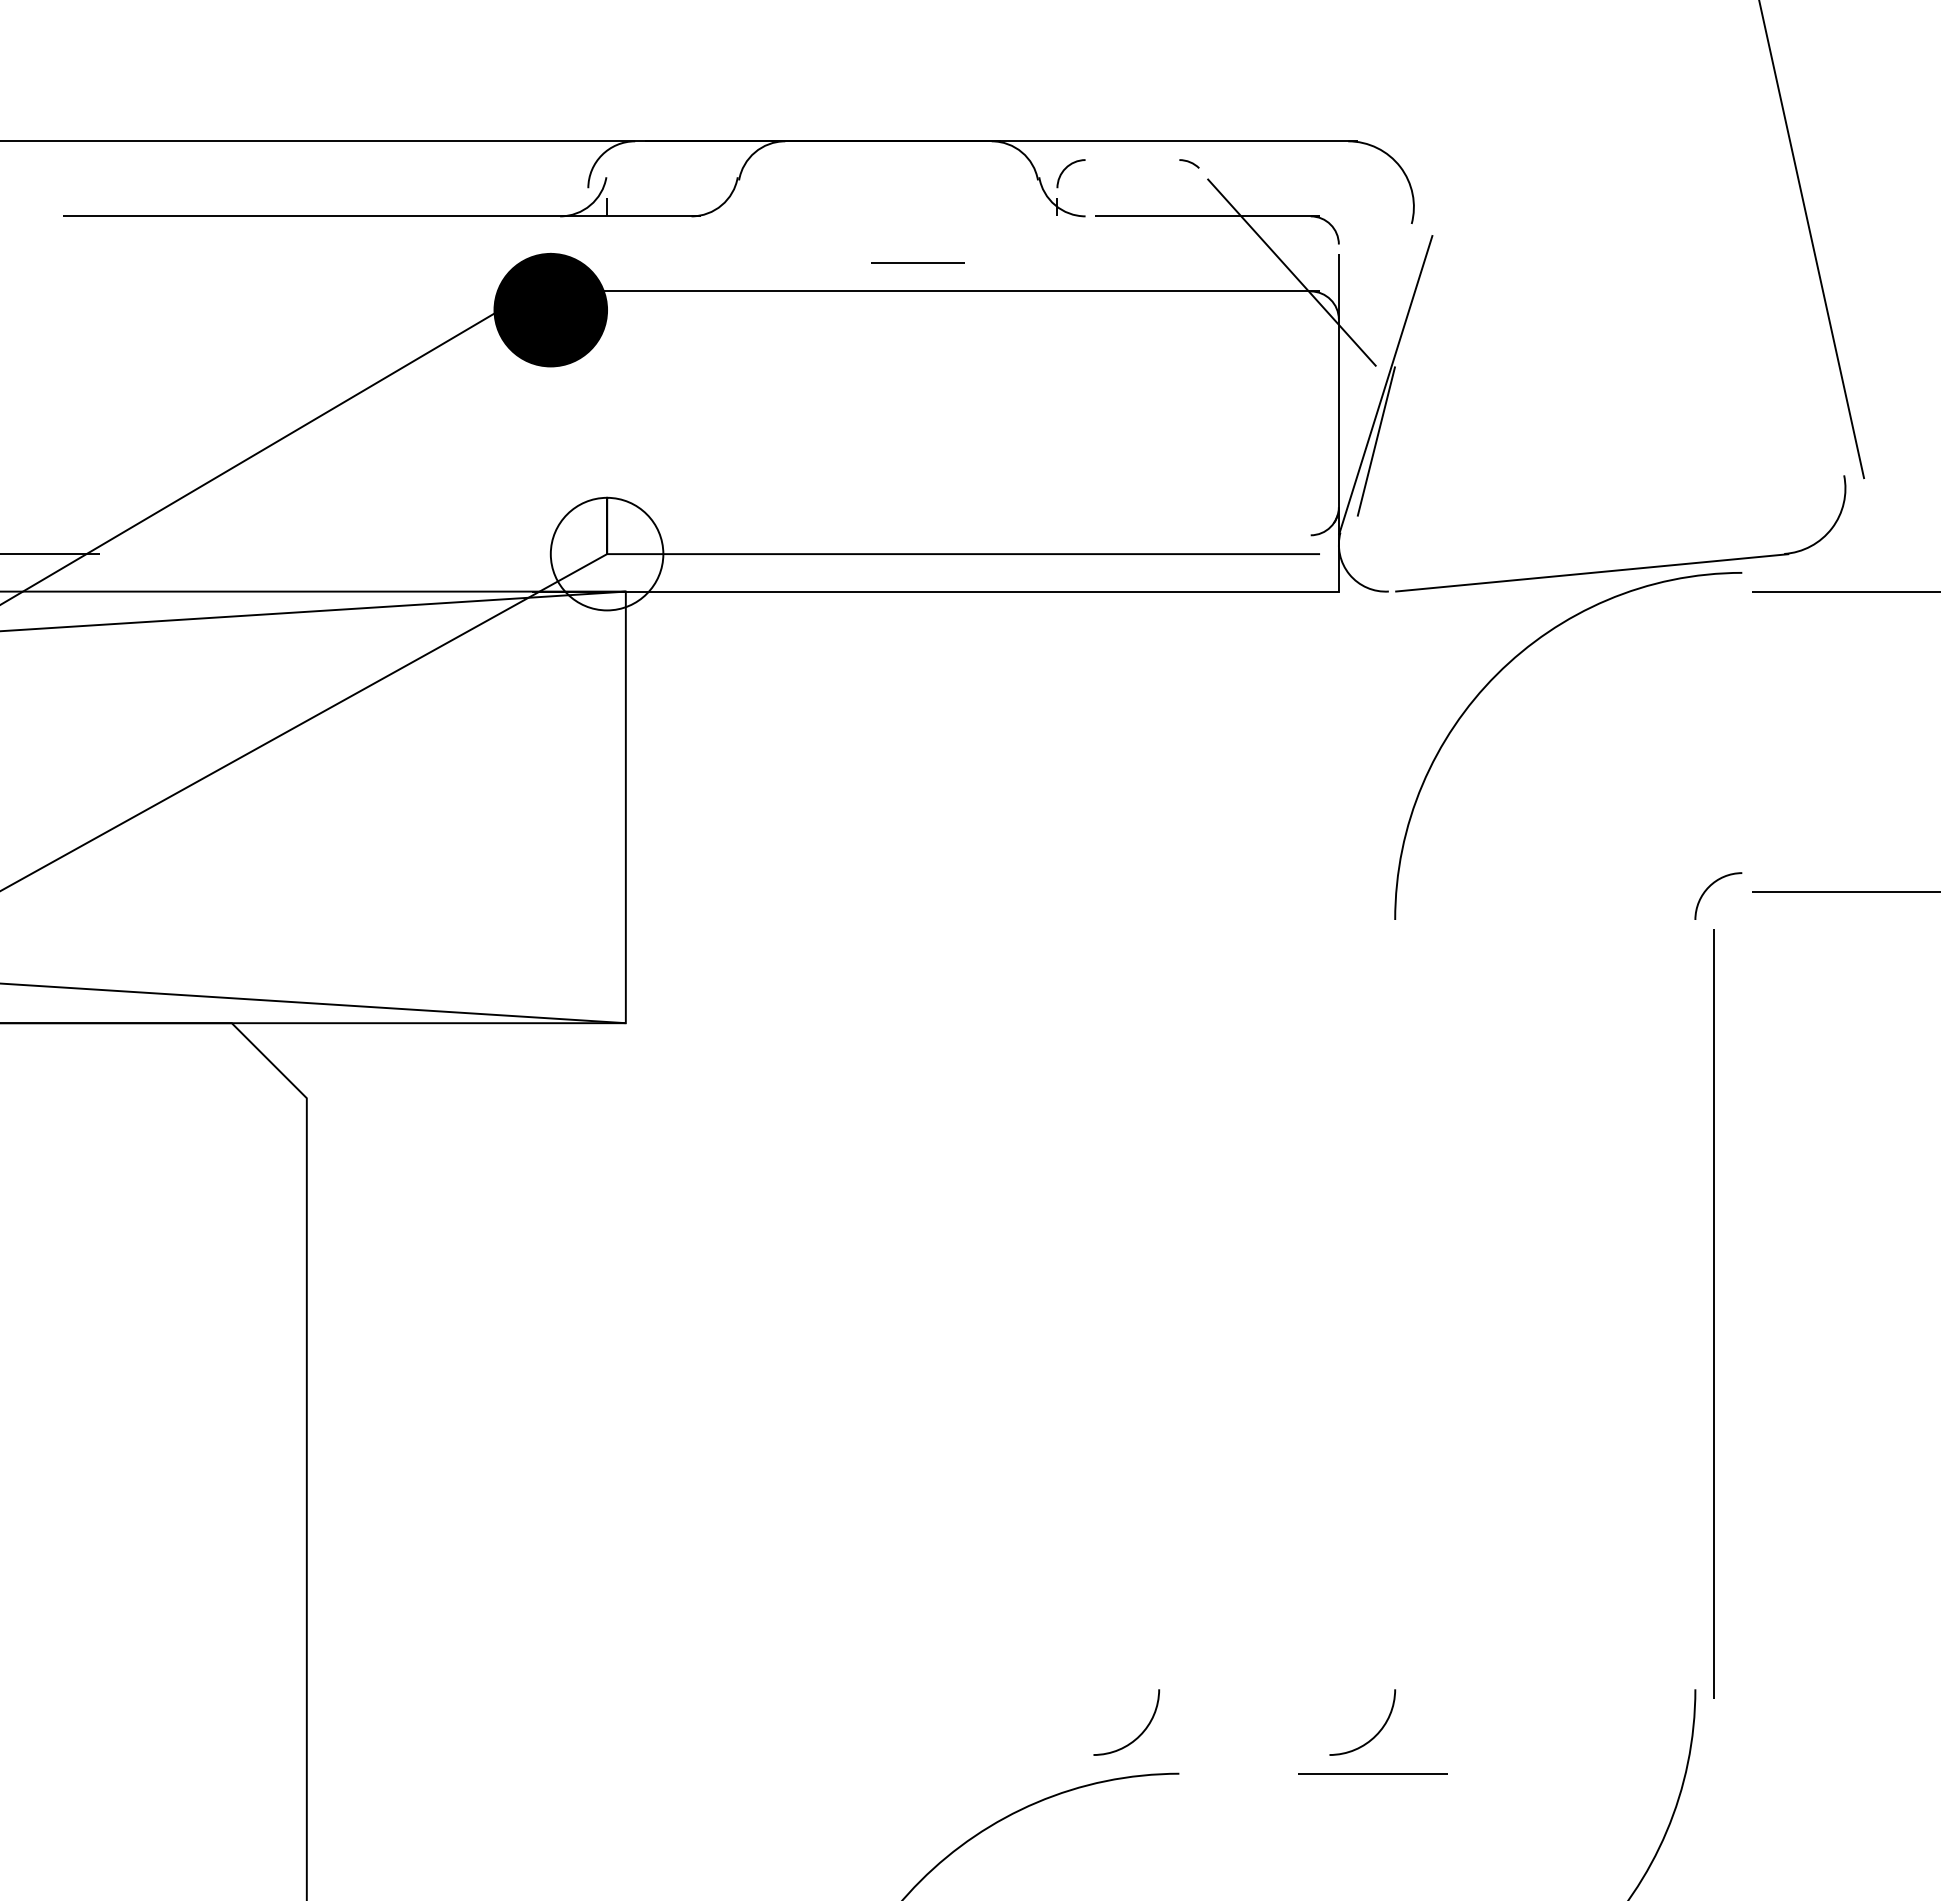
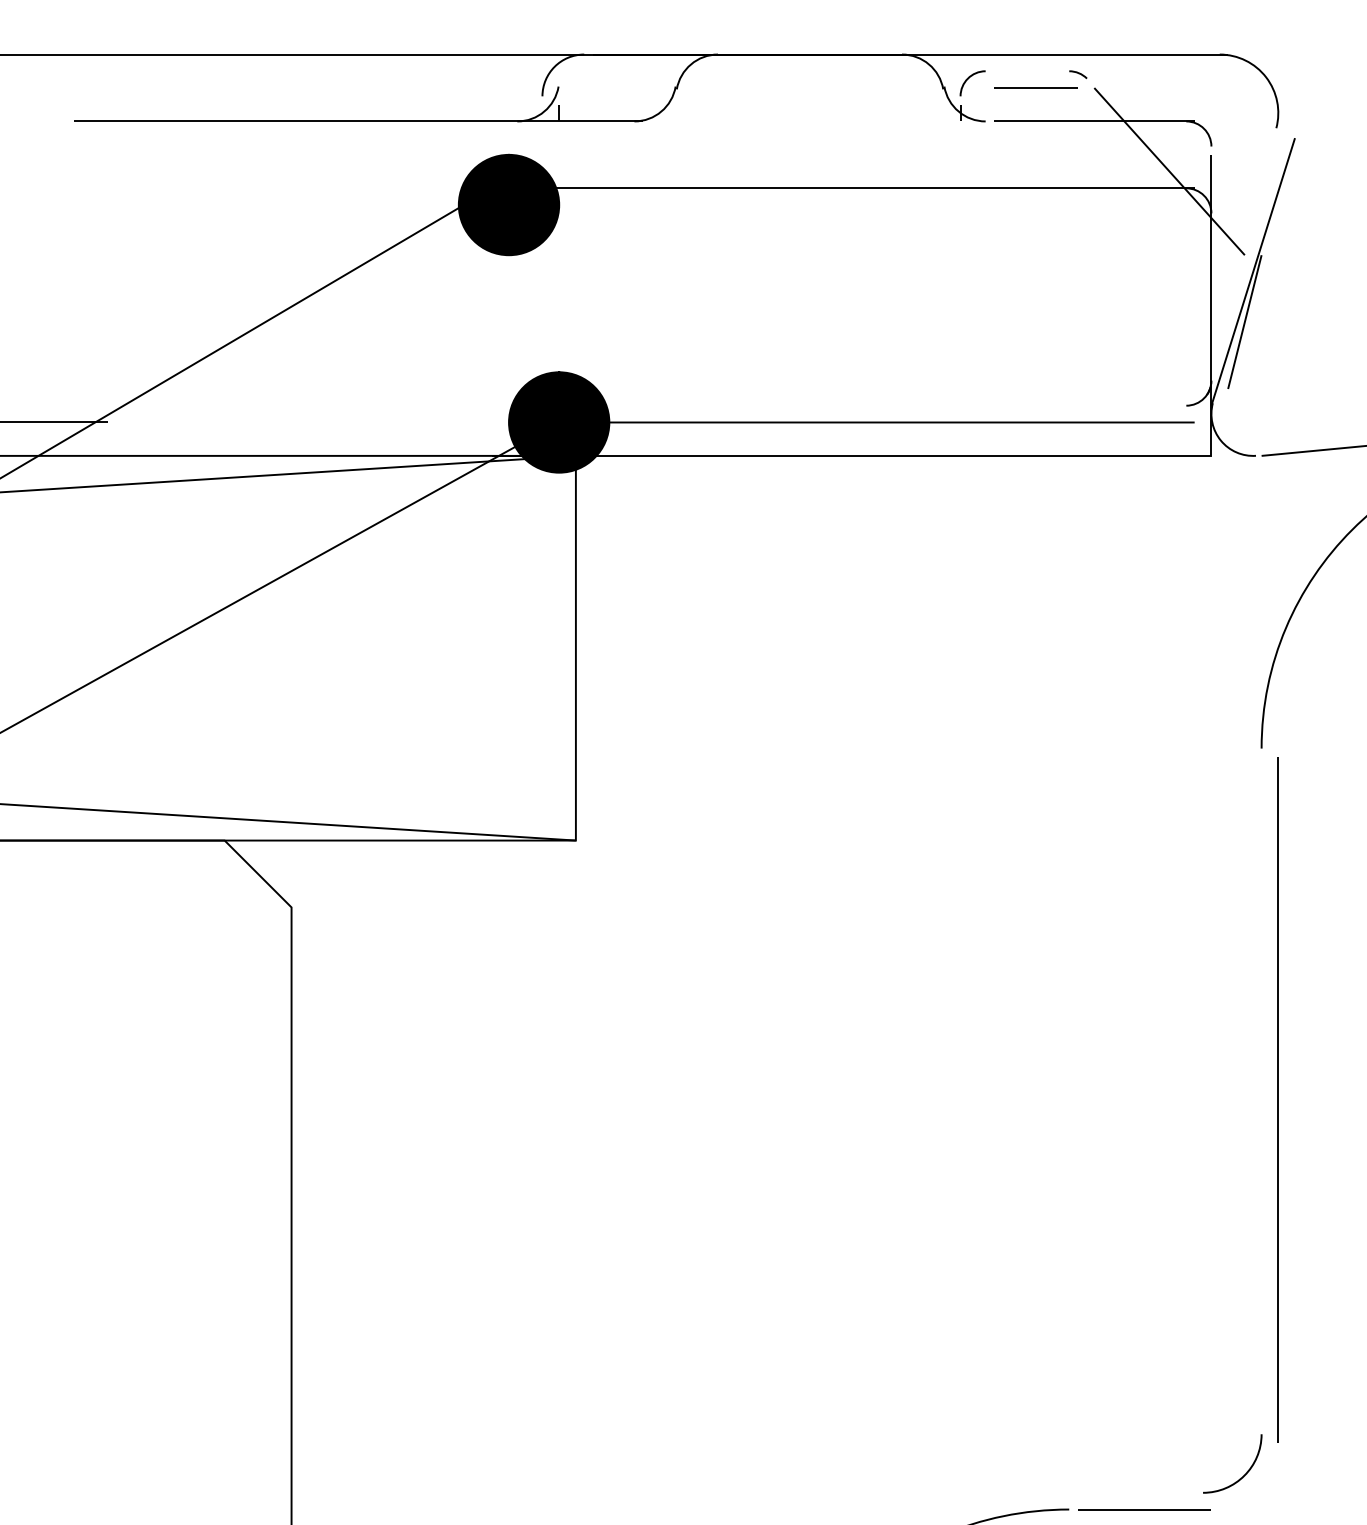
line: (917, 262) -> (1035, 87), moved
fill: (606, 553) -> (558, 421), added
line: (1413, 1313) -> (1277, 1099), added
curve: (1139, 1734) -> (1033, 1474), removed
line: (1372, 1773) -> (1144, 1509), moved

